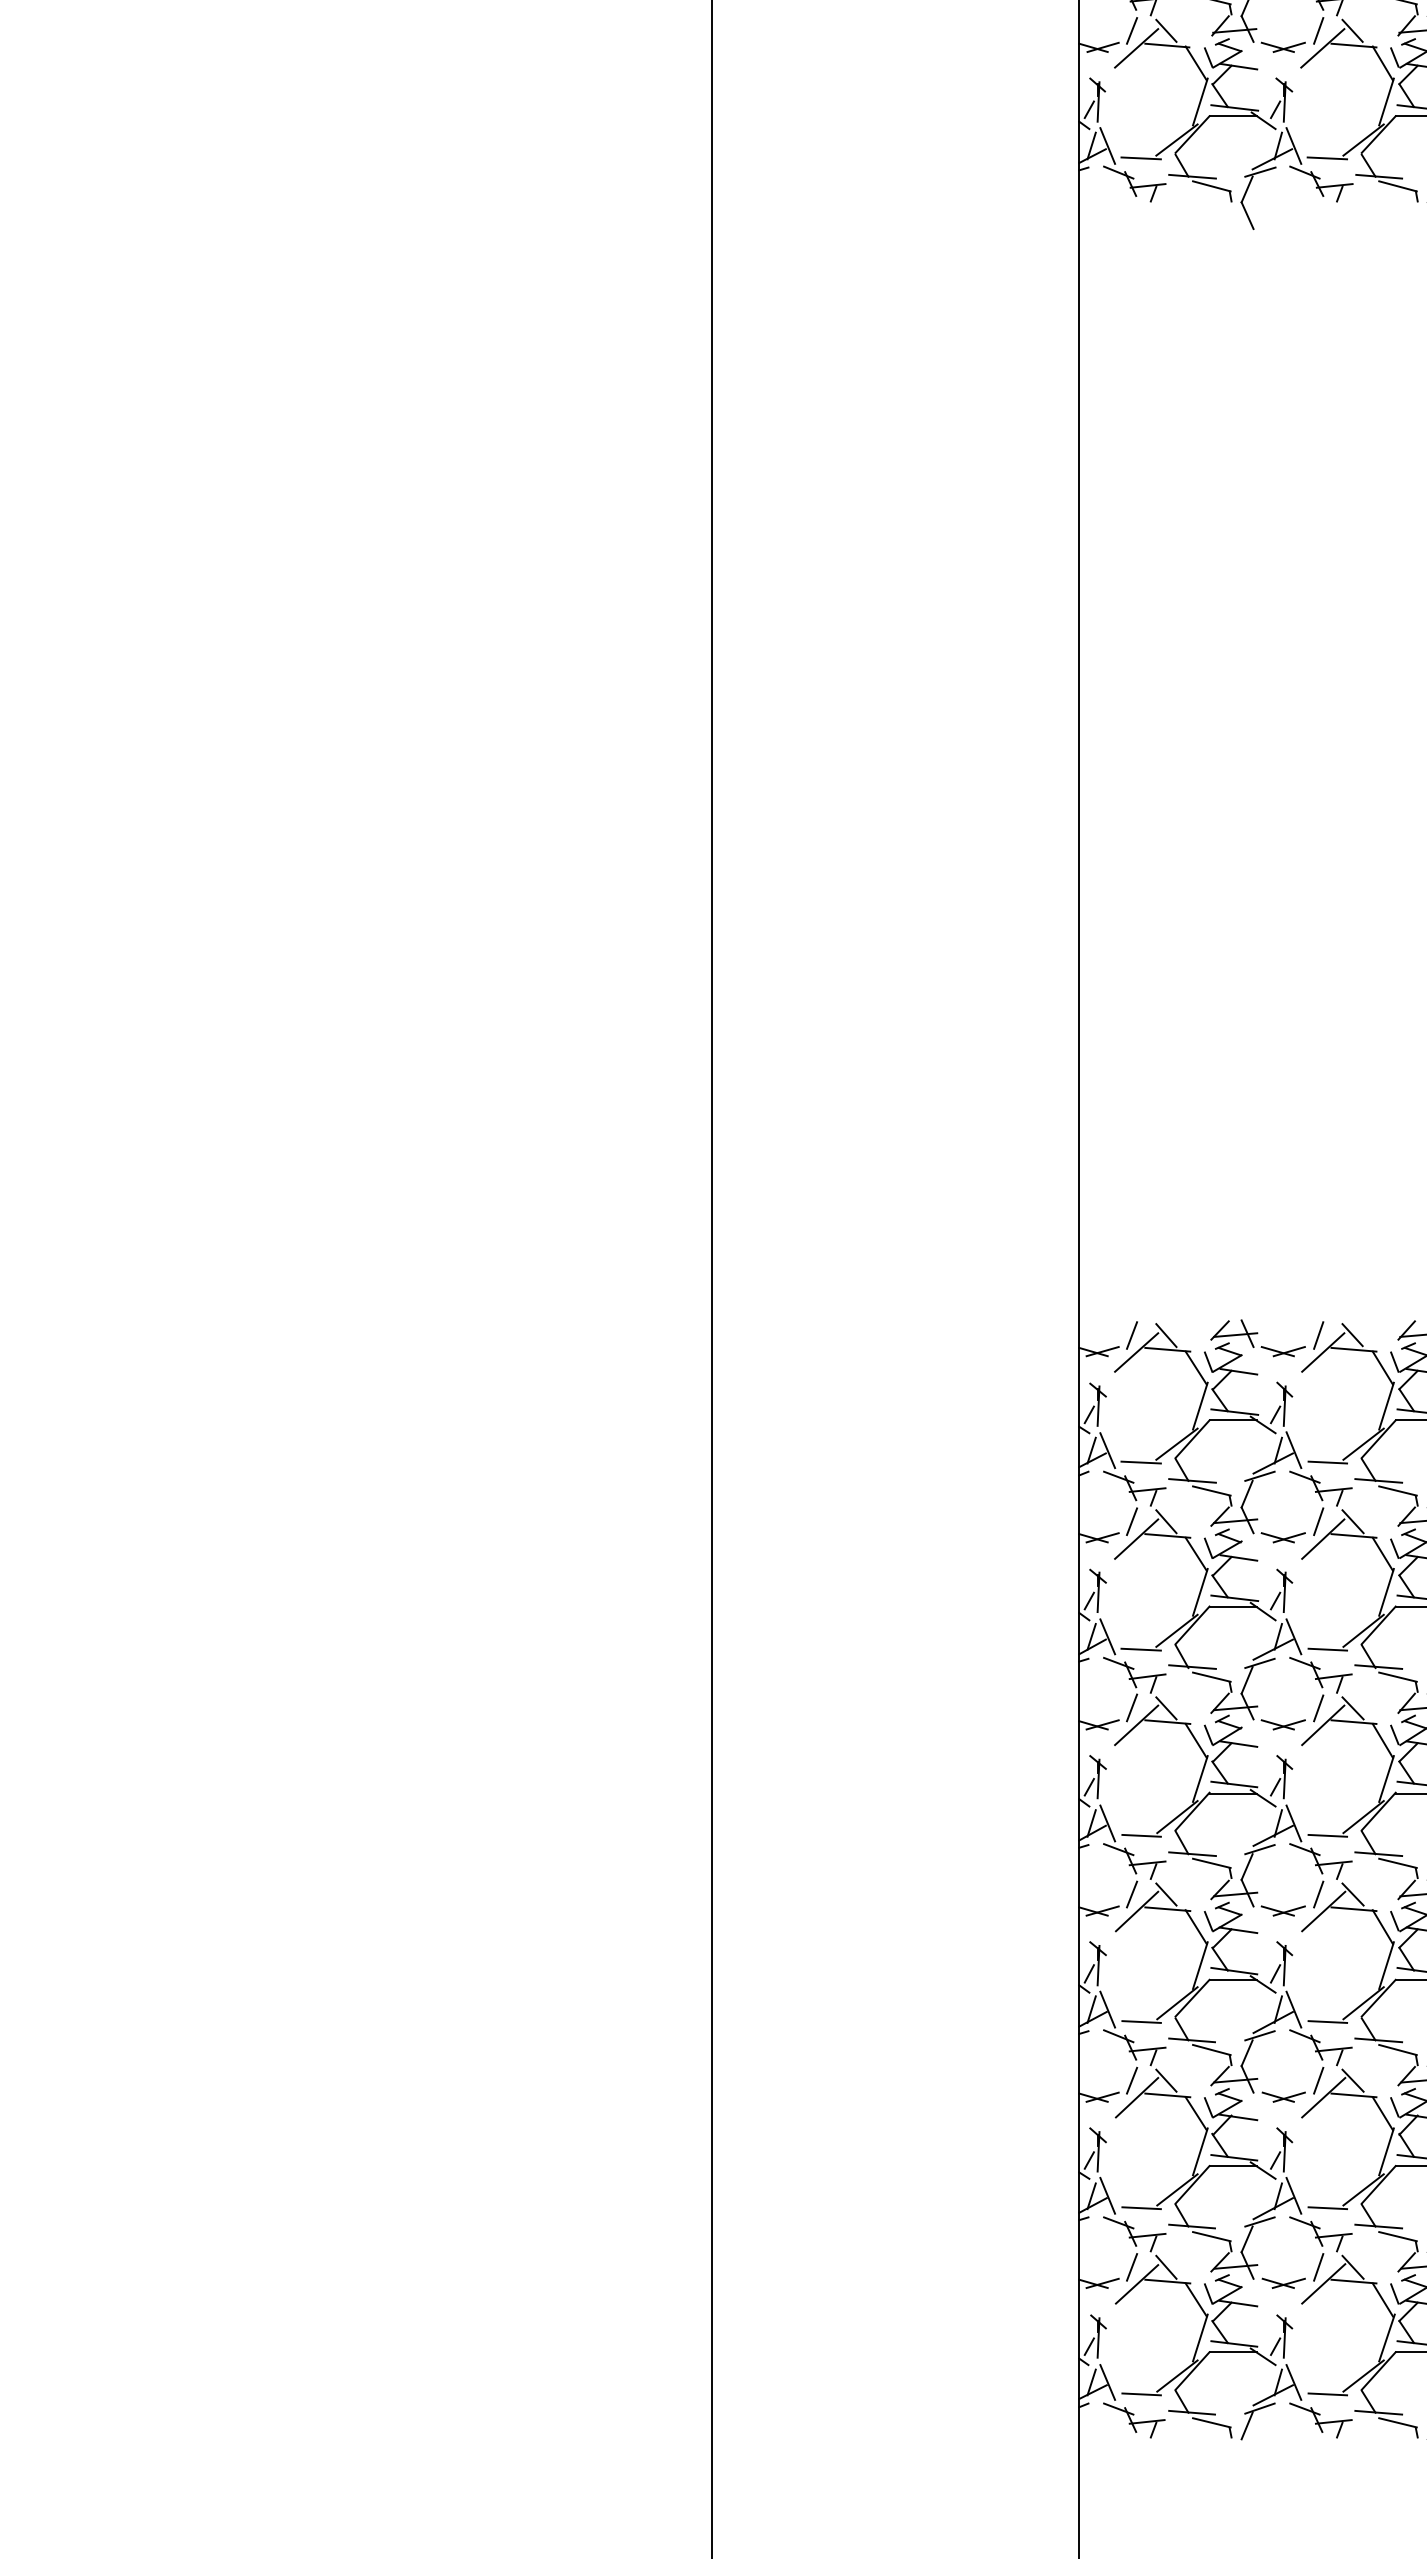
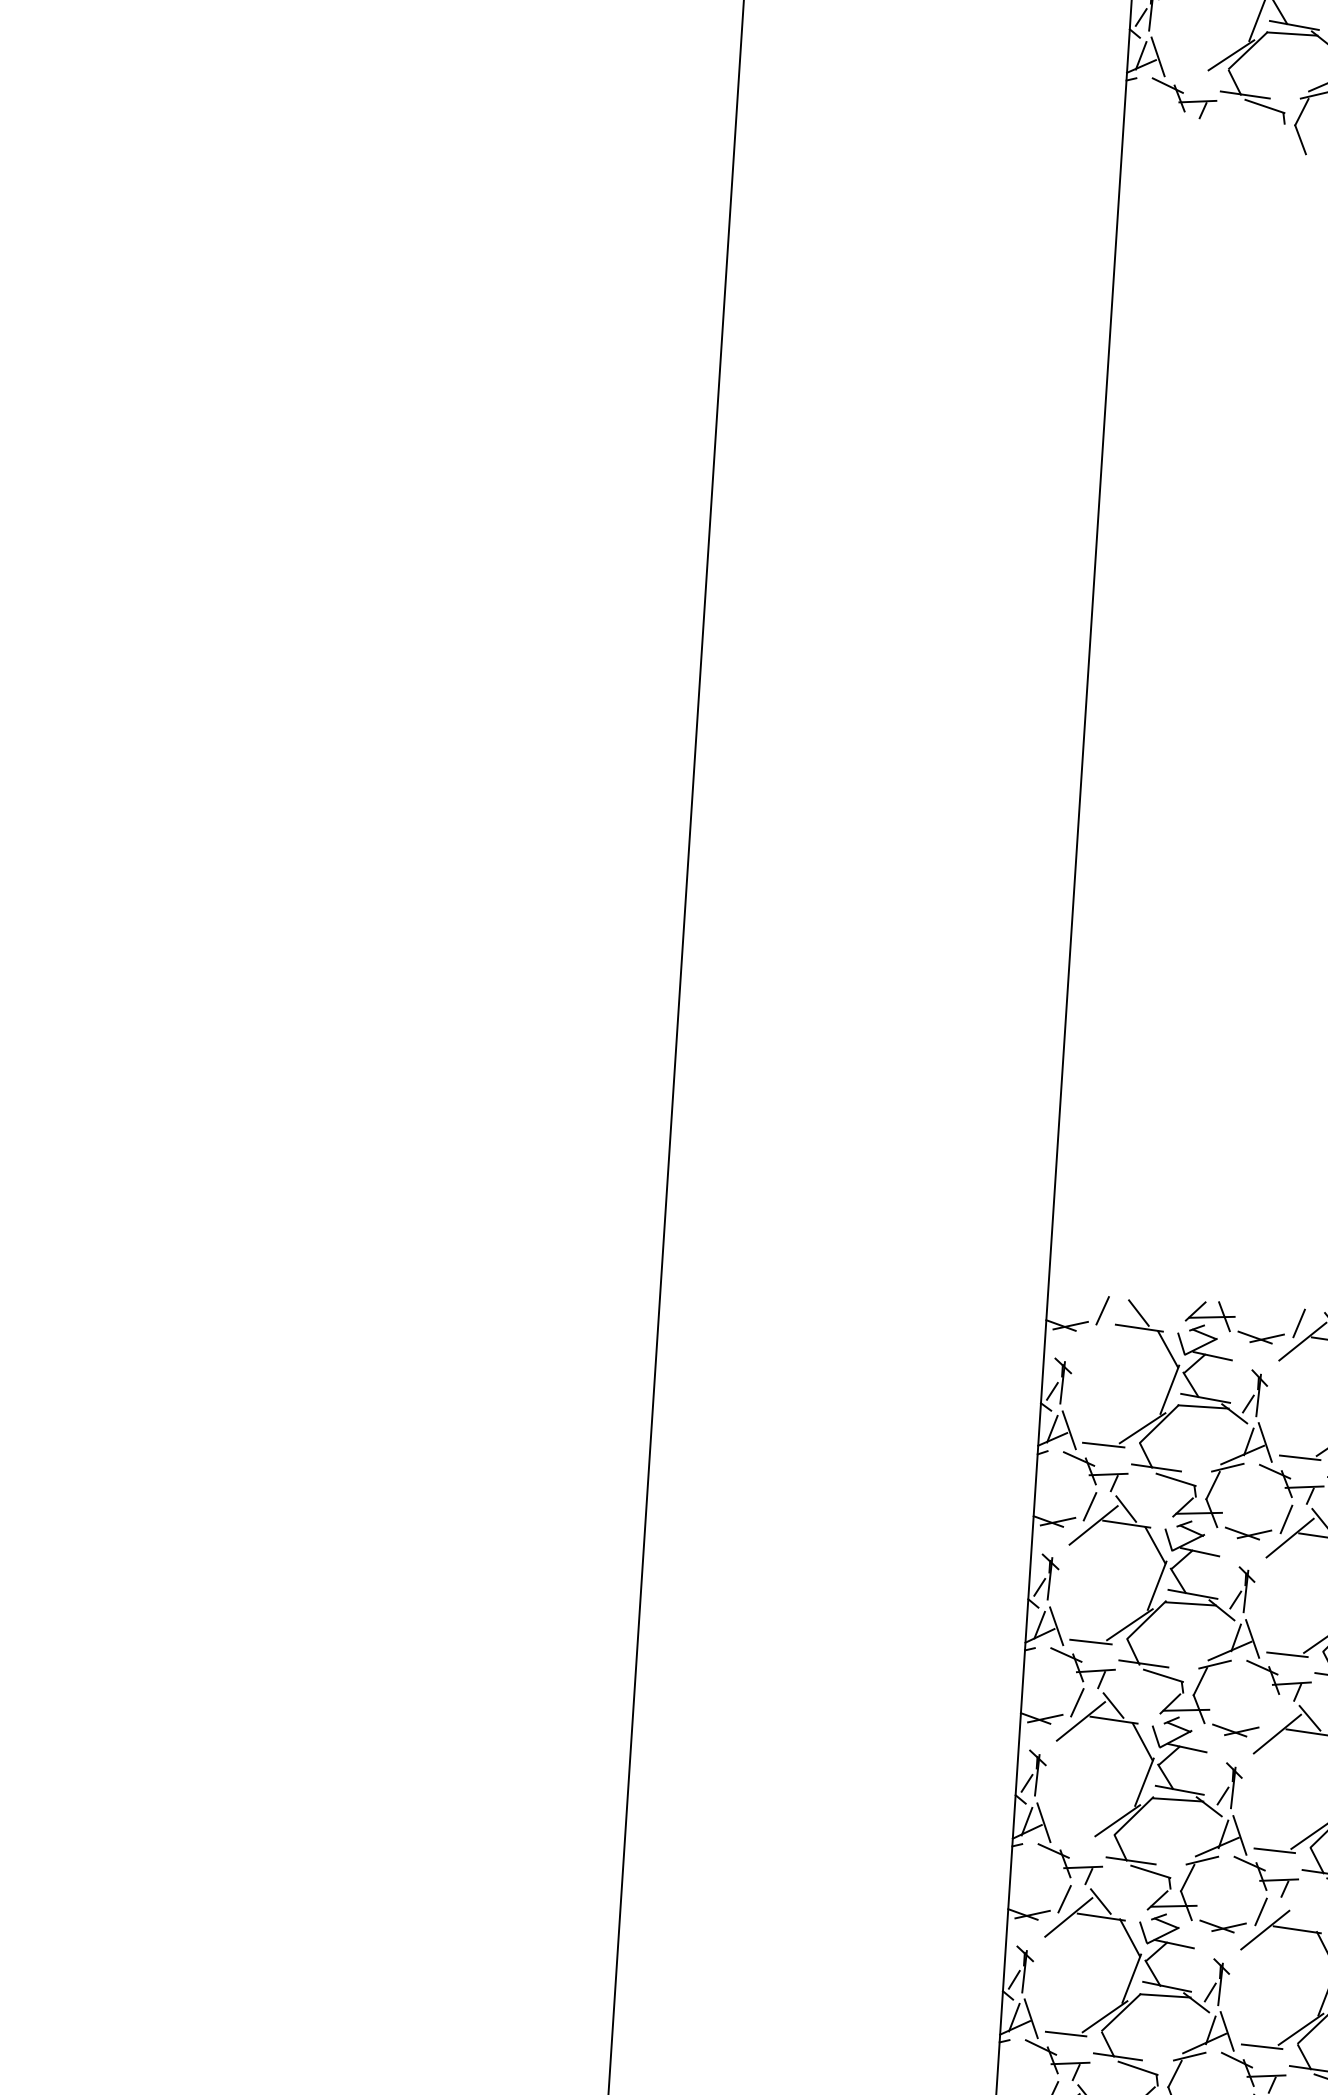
line: (1140, 158) -> (1191, 72), removed
line: (1136, 1352) -> (1106, 1328), removed
line: (1318, 1708) -> (1273, 1716), removed
line: (1141, 1835) -> (1078, 1837), removed
line: (1352, 1894) -> (1296, 1914), removed

